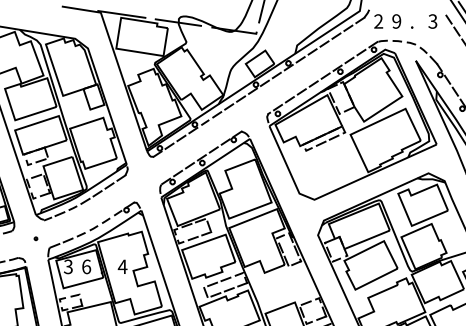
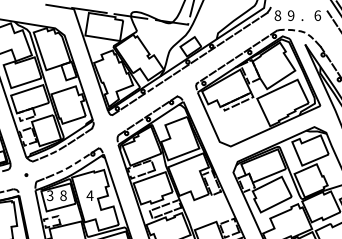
text: (378, 21) -> (277, 15), 2 -> 8
text: (432, 21) -> (317, 15), 3 -> 6
text: (86, 266) -> (63, 195), 6 -> 8

